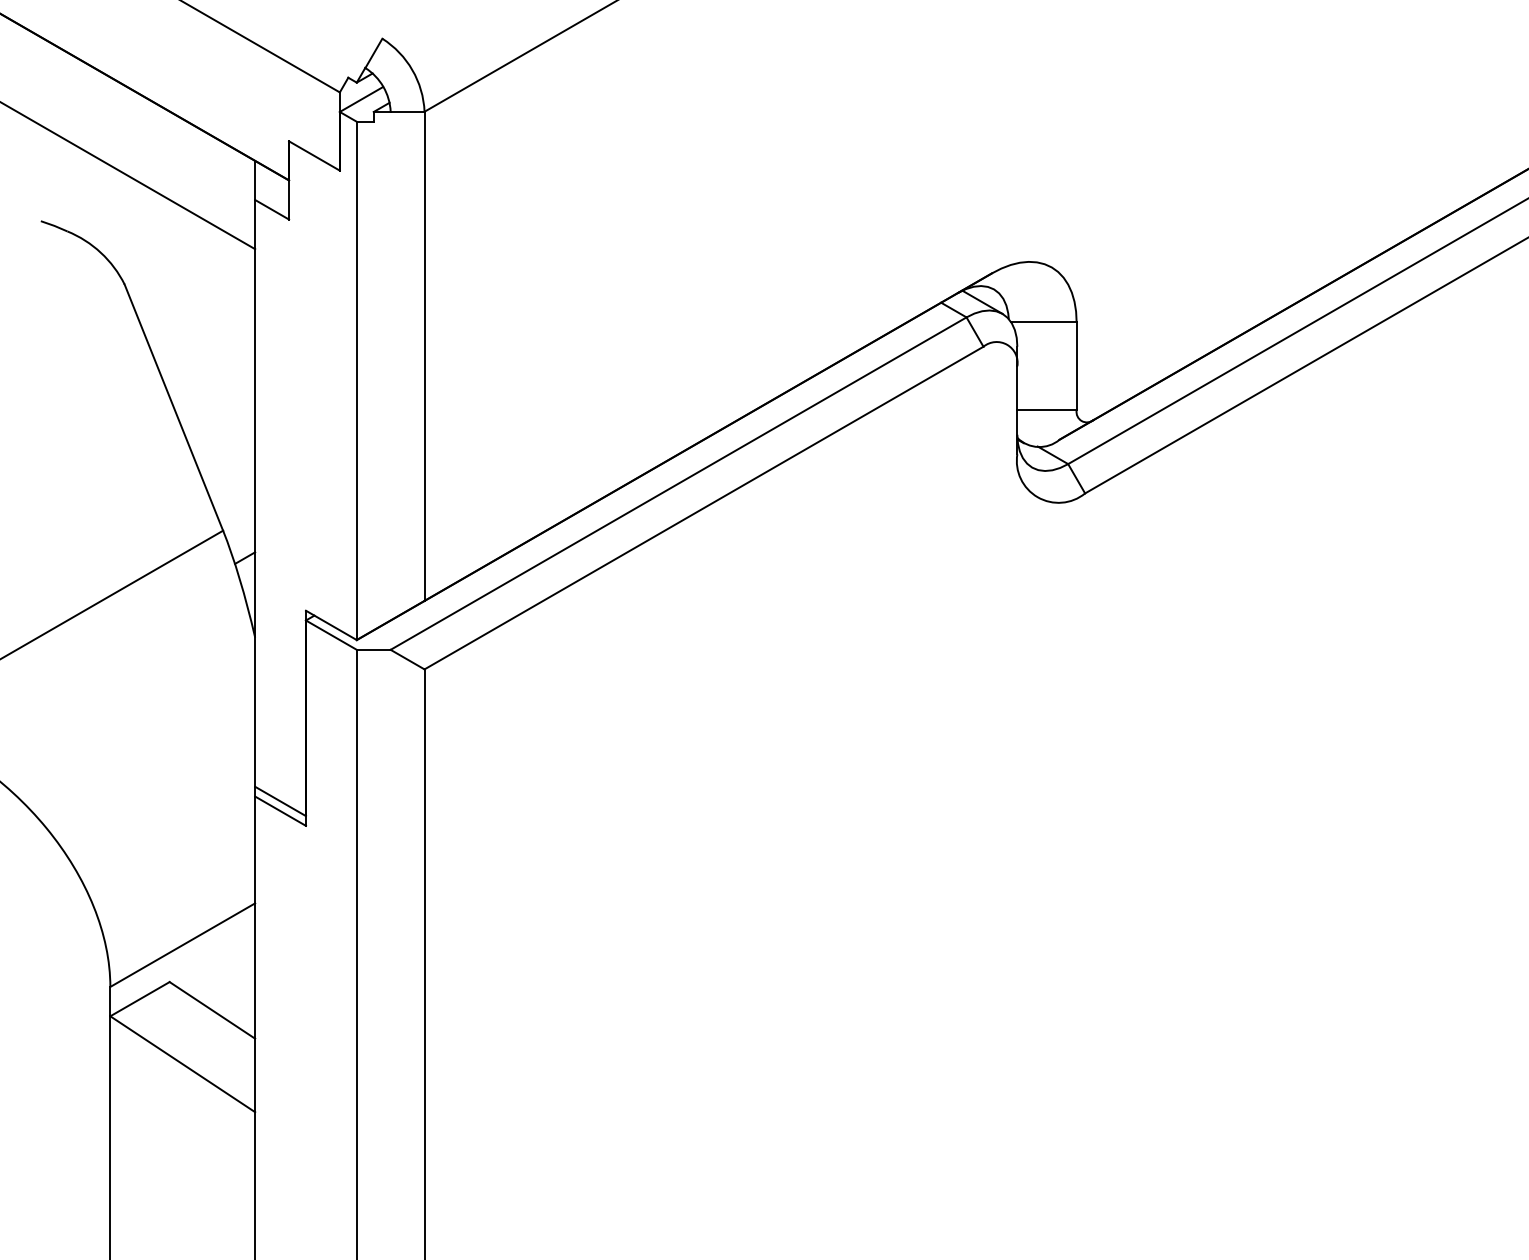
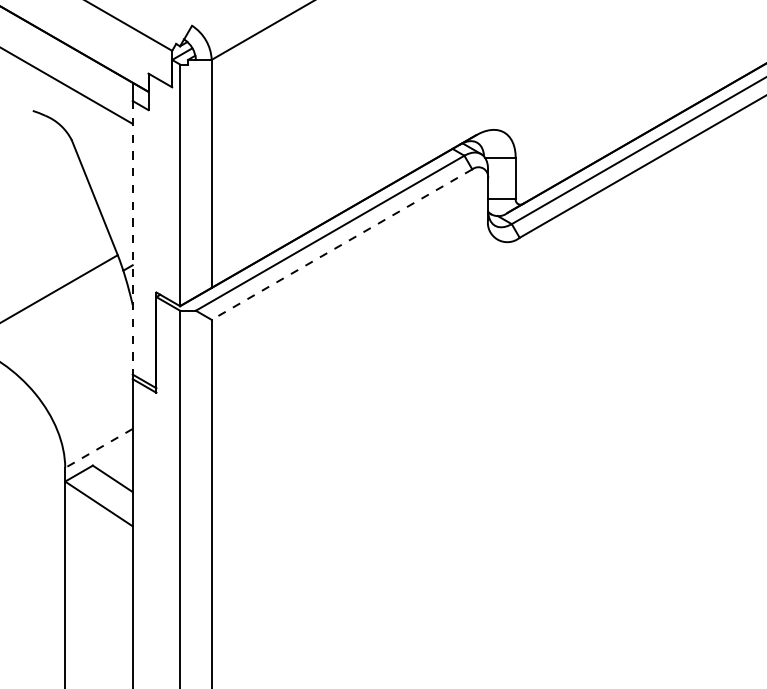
line: (254, 492) -> (132, 237), solid -> dashed
line: (702, 507) -> (341, 244), solid -> dashed
line: (181, 945) -> (98, 448), solid -> dashed

